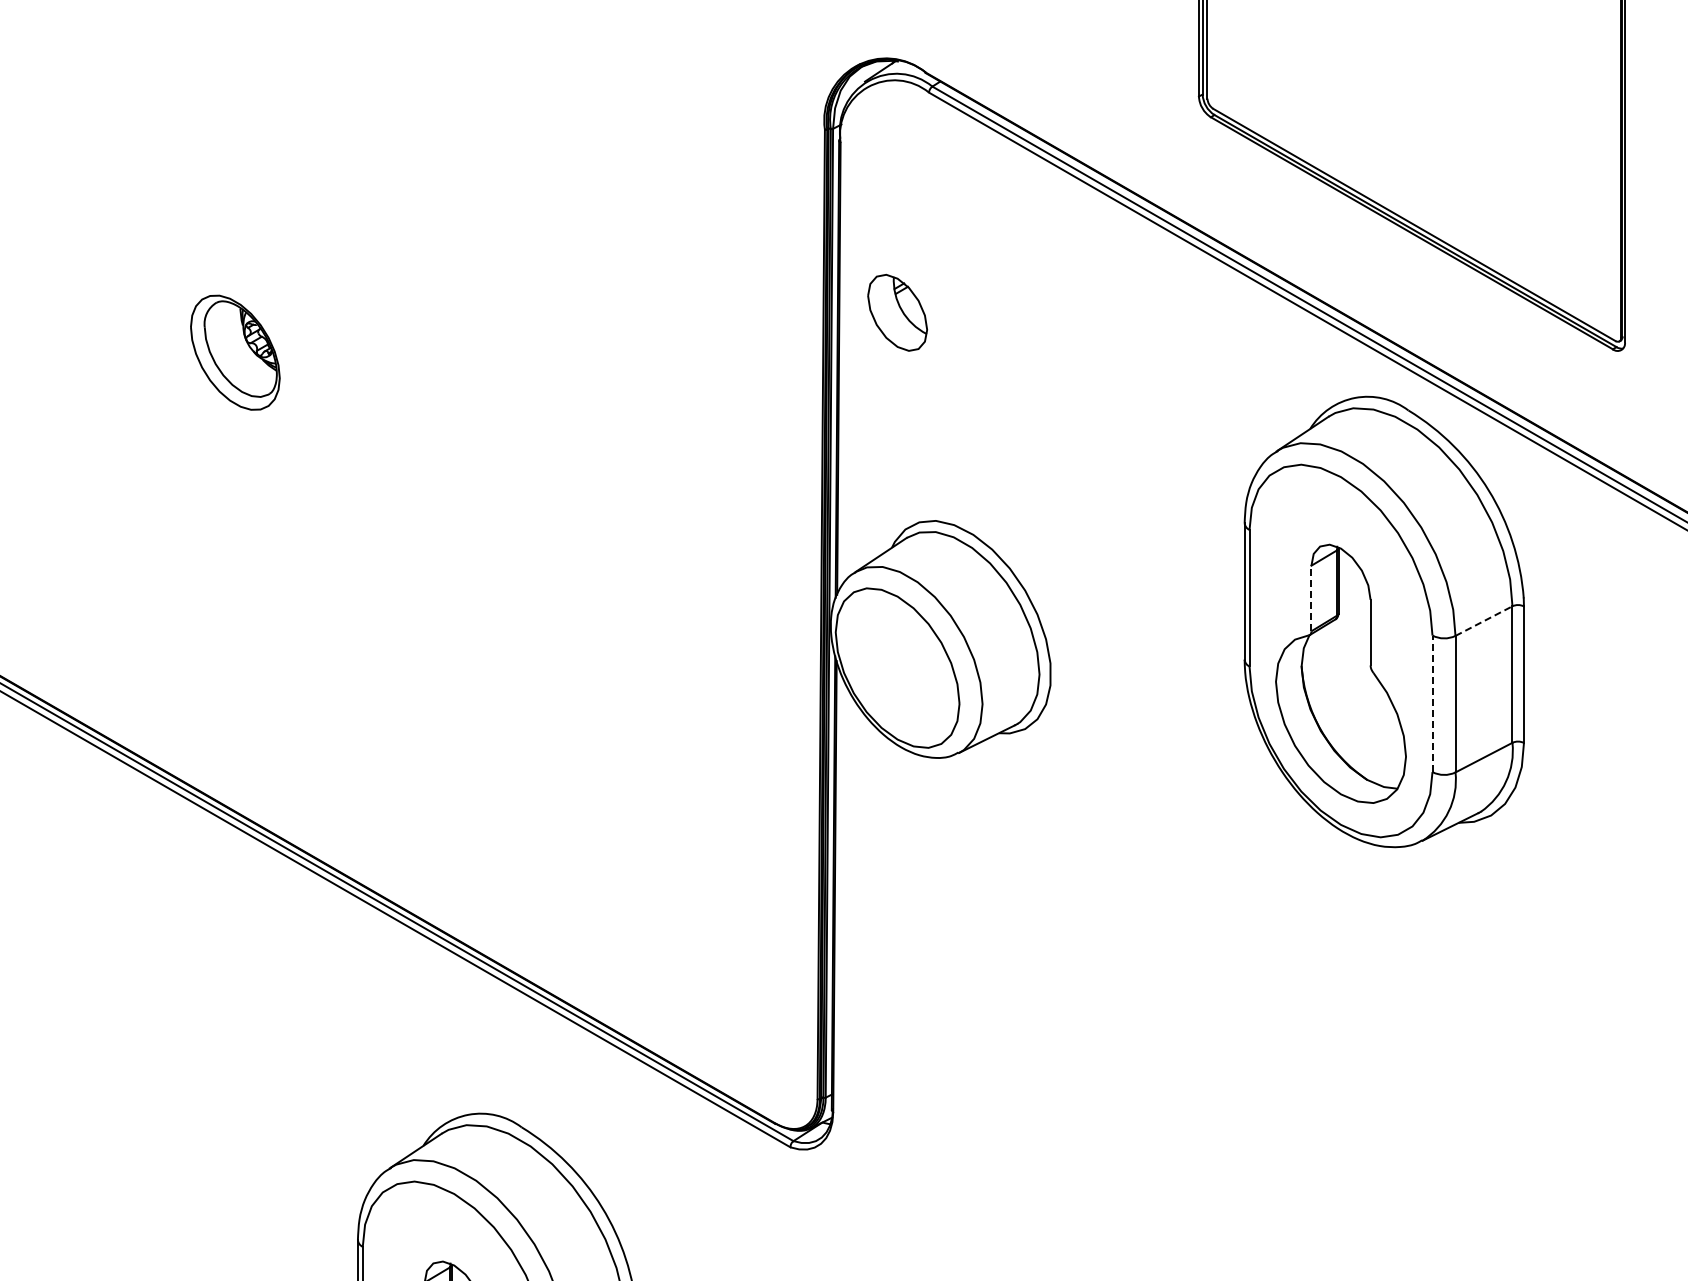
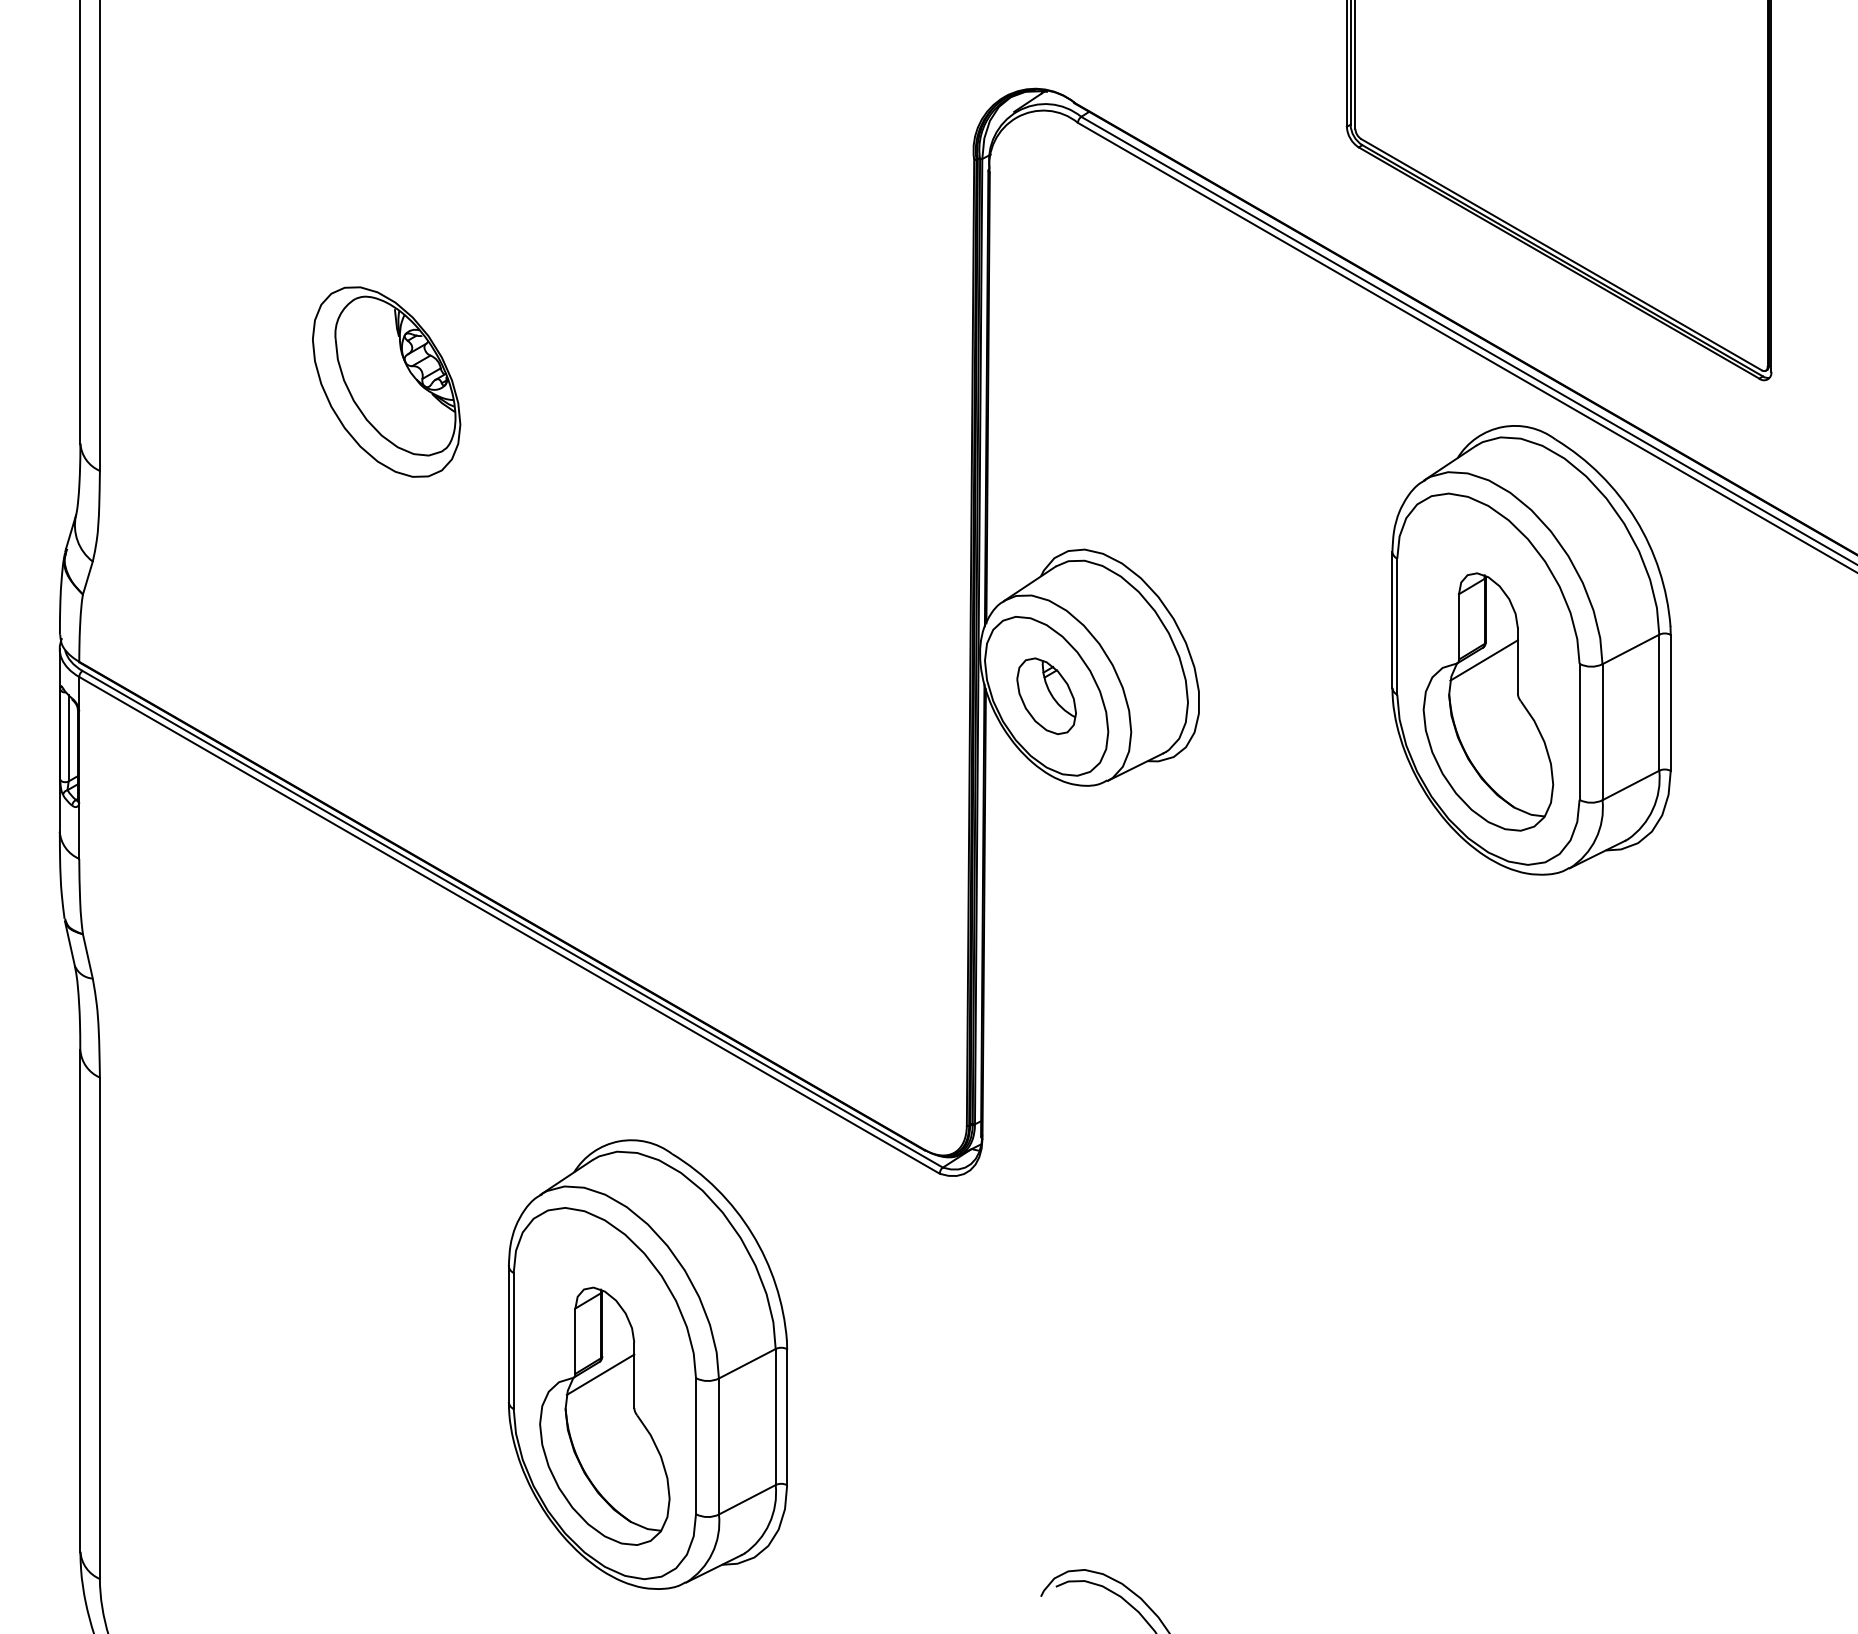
part: (897, 312) -> (1046, 695), moved
part: (235, 352) -> (386, 381), size x1.67
line: (1310, 598) -> (1458, 626), dashed -> solid
line: (1483, 621) -> (1630, 649), dashed -> solid
line: (1336, 632) -> (1483, 660), added
line: (1432, 703) -> (1579, 731), dashed -> solid

